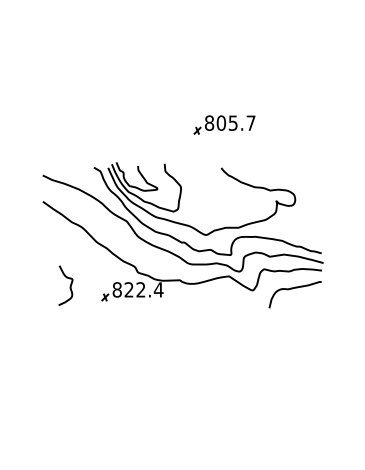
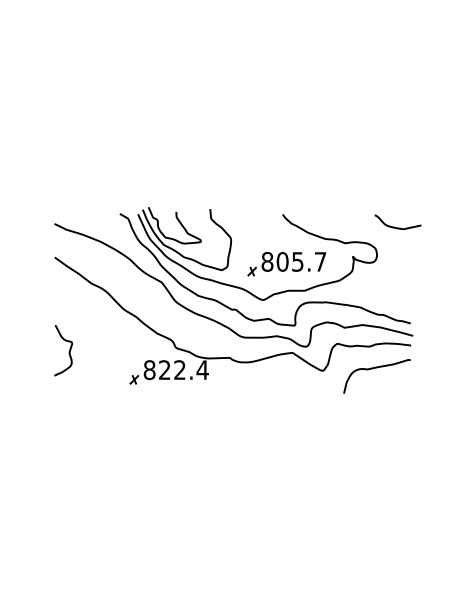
part: (224, 124) -> (286, 263), moved
curve: (310, 177) -> (396, 226), added
curve: (69, 286) -> (68, 351), moved

